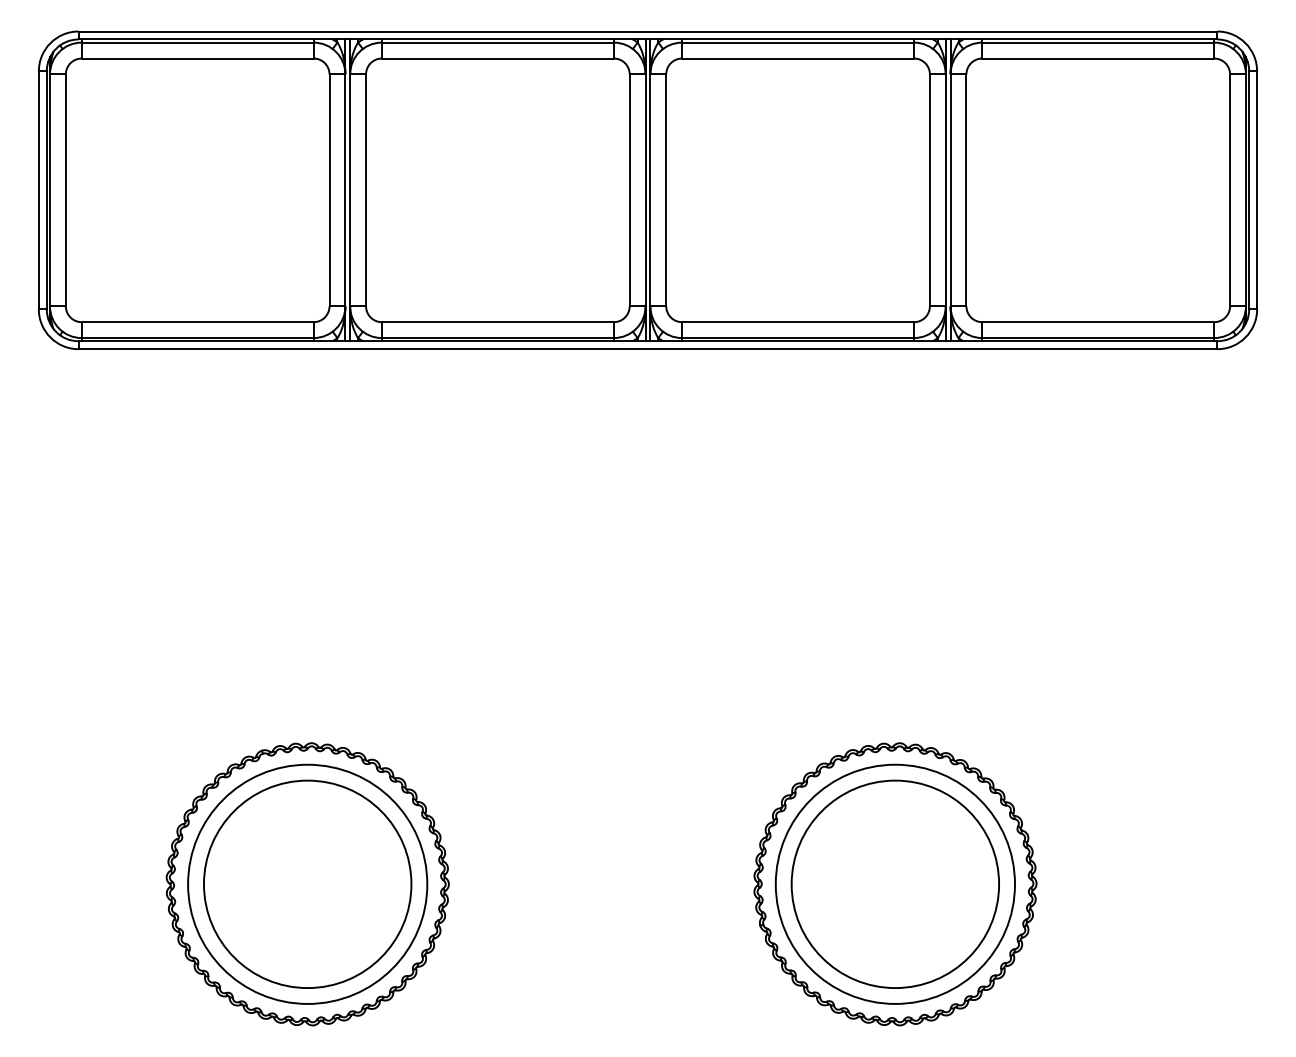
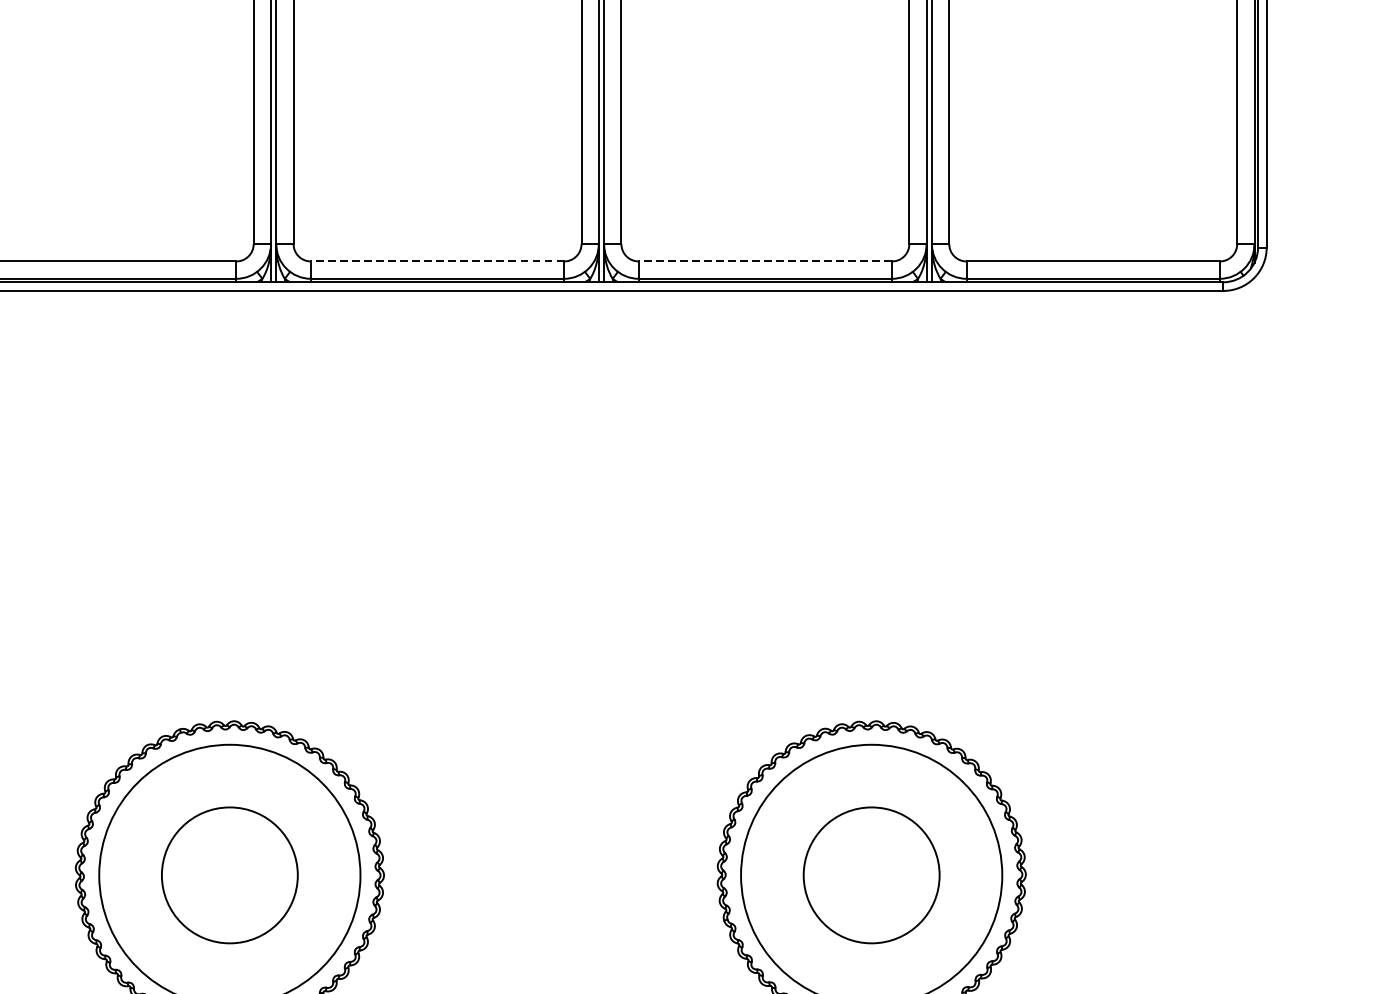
line: (497, 322) -> (437, 261), solid -> dashed
line: (798, 322) -> (765, 261), solid -> dashed
circle: (307, 884) -> (229, 875), size x0.6
circle: (895, 884) -> (871, 875), size x0.6

